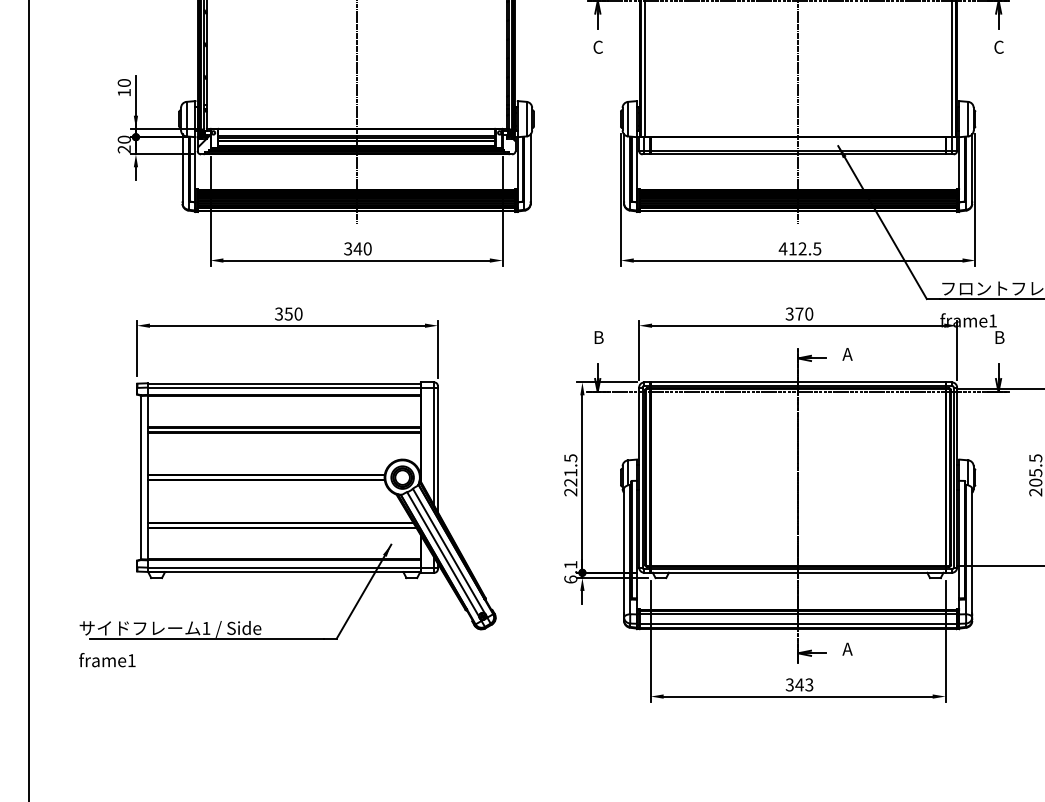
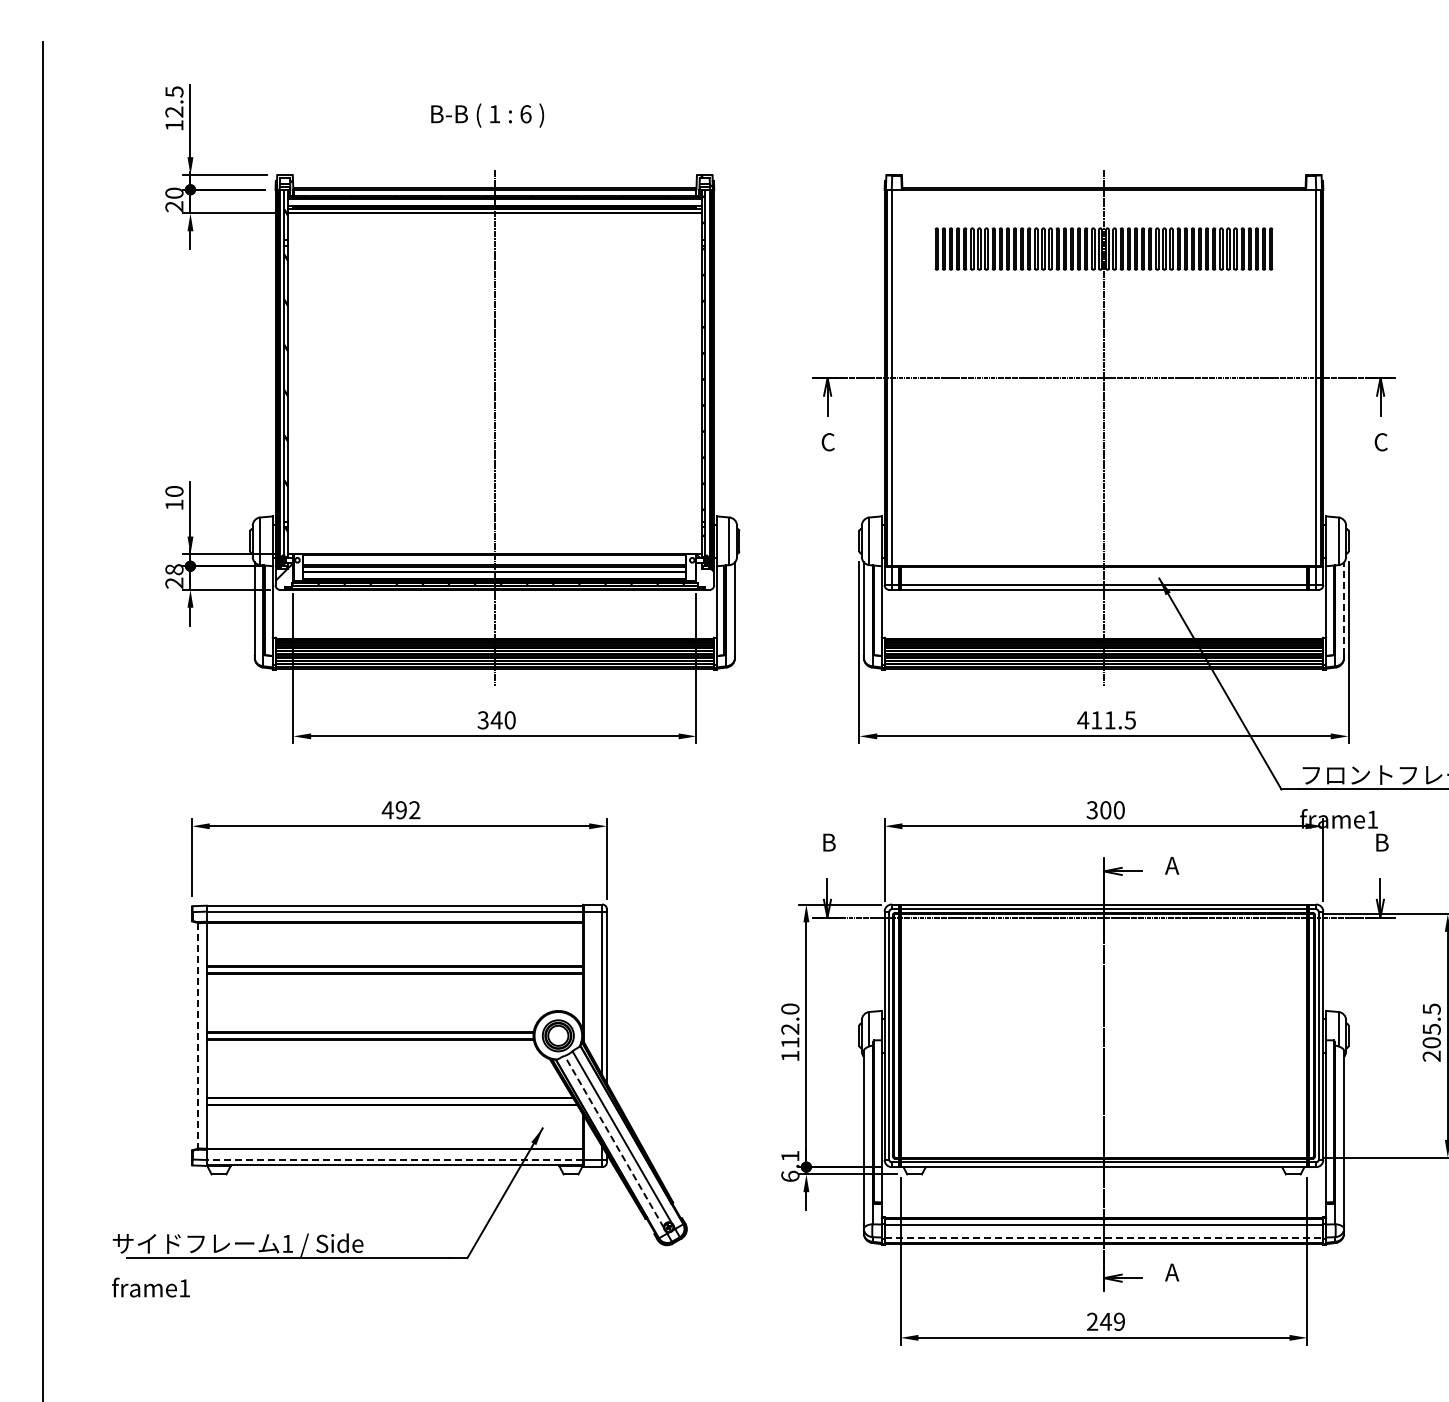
text: (124, 139) -> (174, 569), 20 -> 28
line: (972, 167) -> (1344, 608), solid -> dashed
text: (802, 249) -> (1109, 720), 412.5 -> 411.5
text: (288, 314) -> (400, 810), 350 -> 492
text: (799, 314) -> (1105, 810), 370 -> 300
text: (570, 475) -> (790, 1032), 221.5 -> 112.0
line: (141, 477) -> (197, 1035), solid -> dashed
line: (443, 554) -> (614, 1141), solid -> dashed
line: (283, 567) -> (394, 1160), solid -> dashed
line: (797, 623) -> (1103, 1237), solid -> dashed
text: (799, 684) -> (1105, 1321), 343 -> 249

